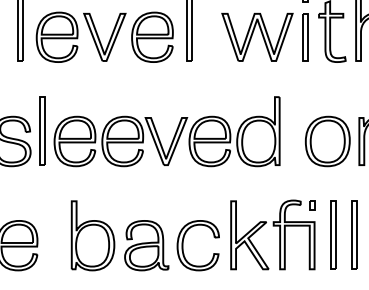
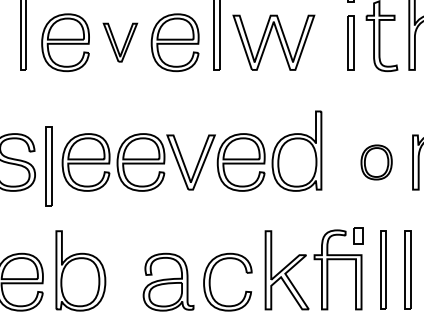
part: (104, 37) -> (120, 42), size x0.7
part: (257, 37) -> (273, 42), moved
part: (42, 131) -> (48, 166), moved
part: (327, 141) -> (376, 162), size x0.6
part: (311, 205) -> (358, 235), size x1.6
part: (92, 235) -> (80, 270), moved

